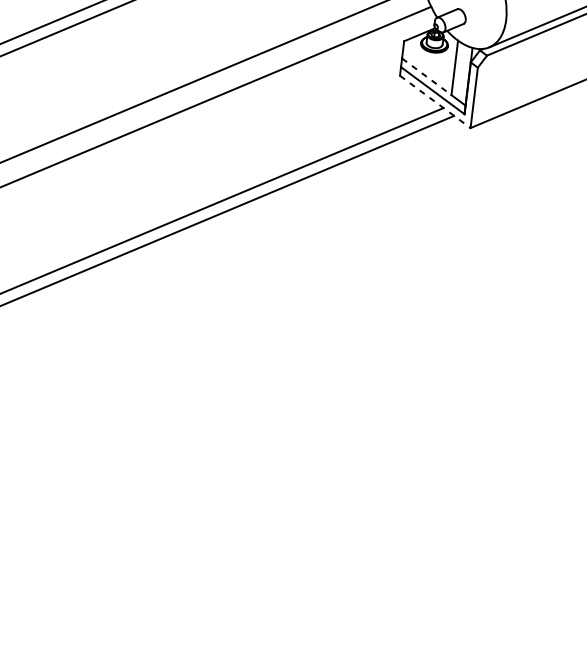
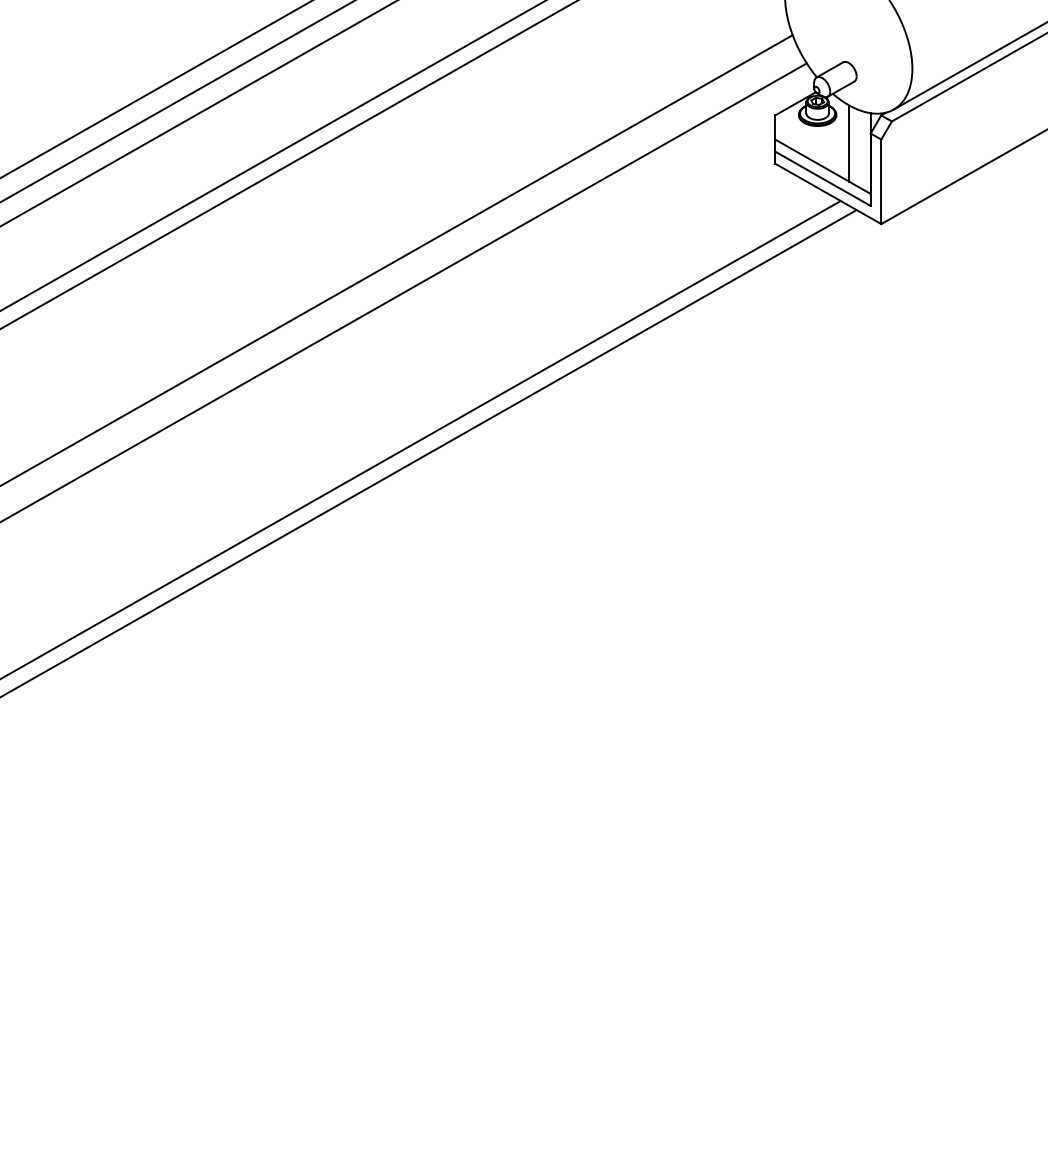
line: (426, 76) -> (812, 160), dashed -> solid
line: (435, 102) -> (828, 194), dashed -> solid

